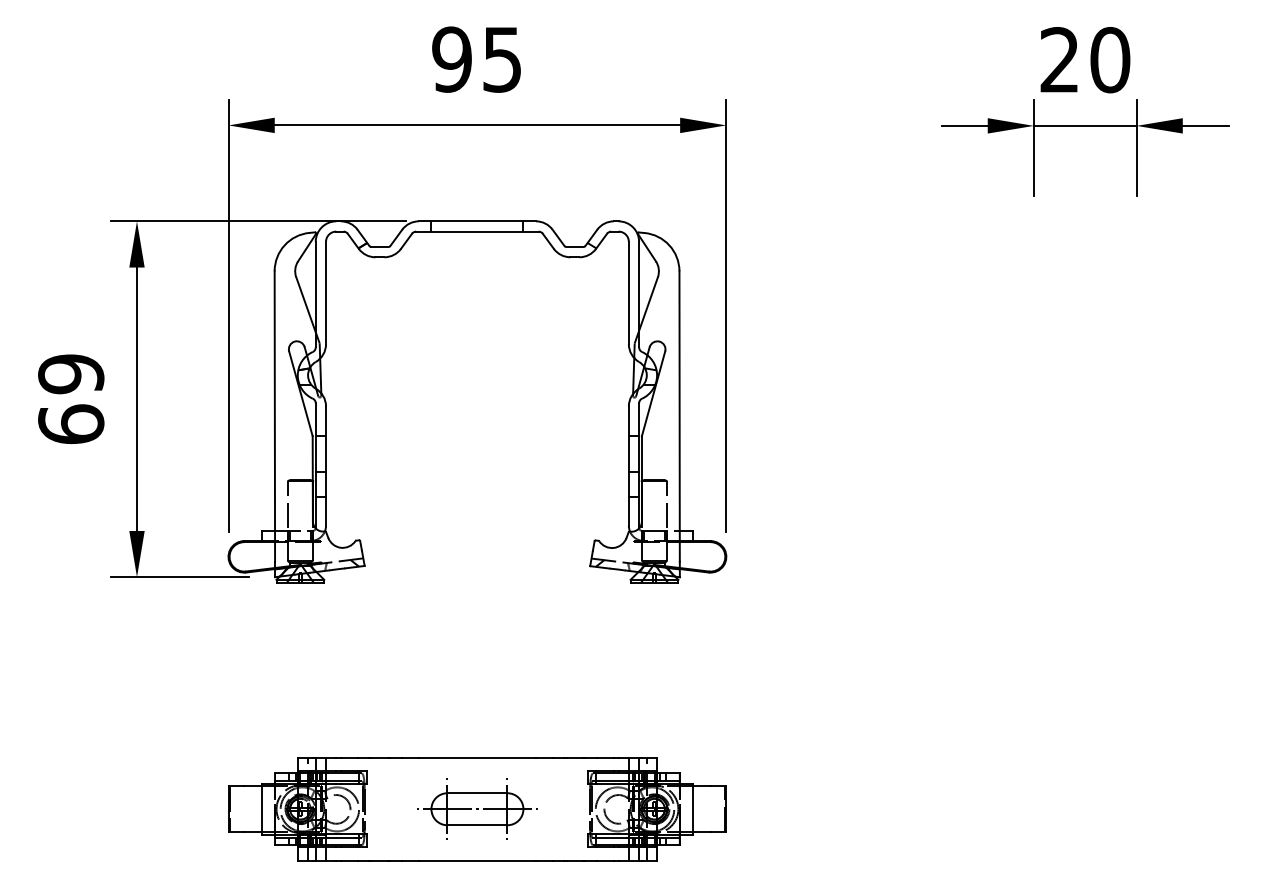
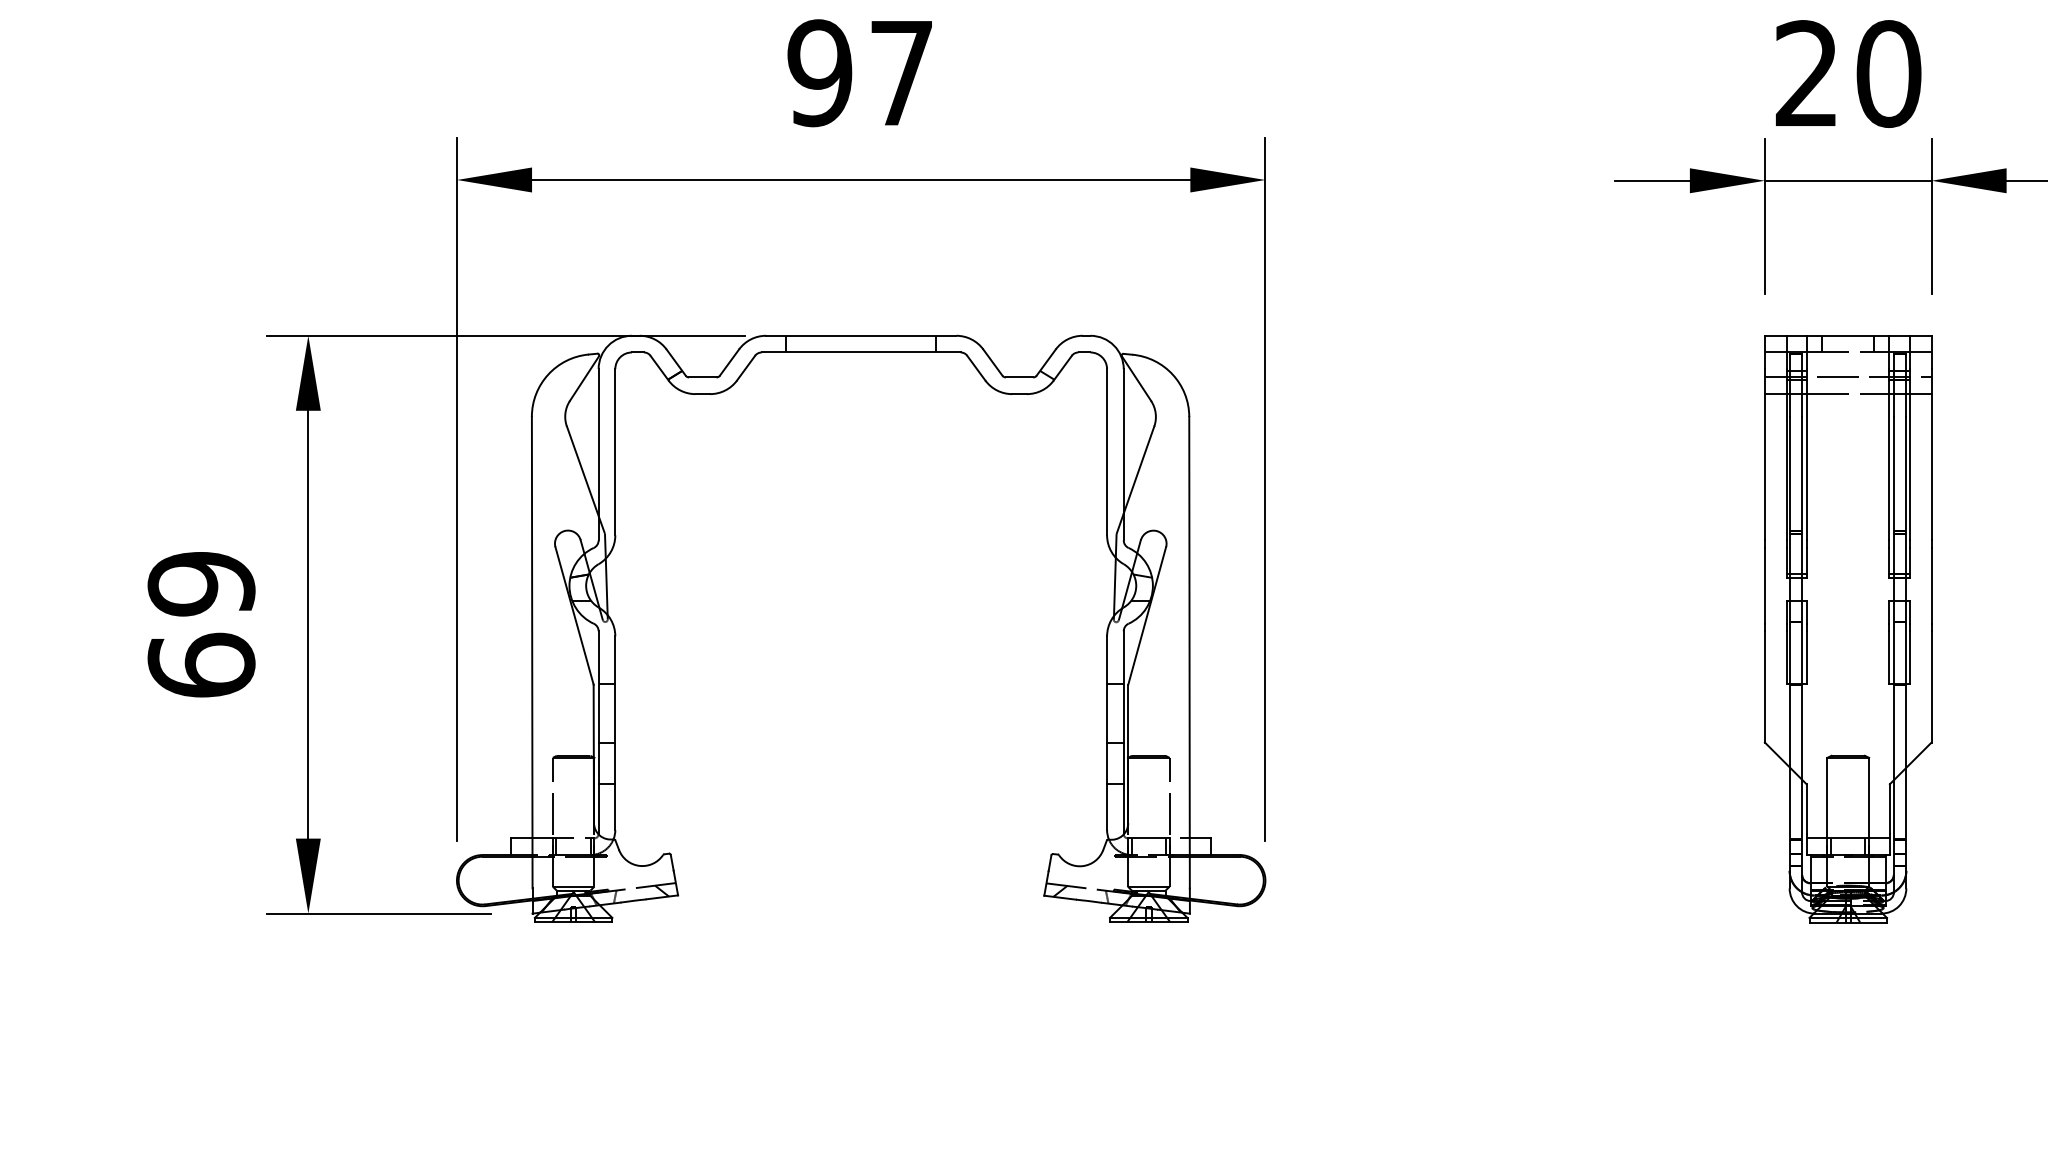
text: (501, 59) -> (900, 72), 95 -> 97
part: (1084, 401) -> (1846, 628), added

